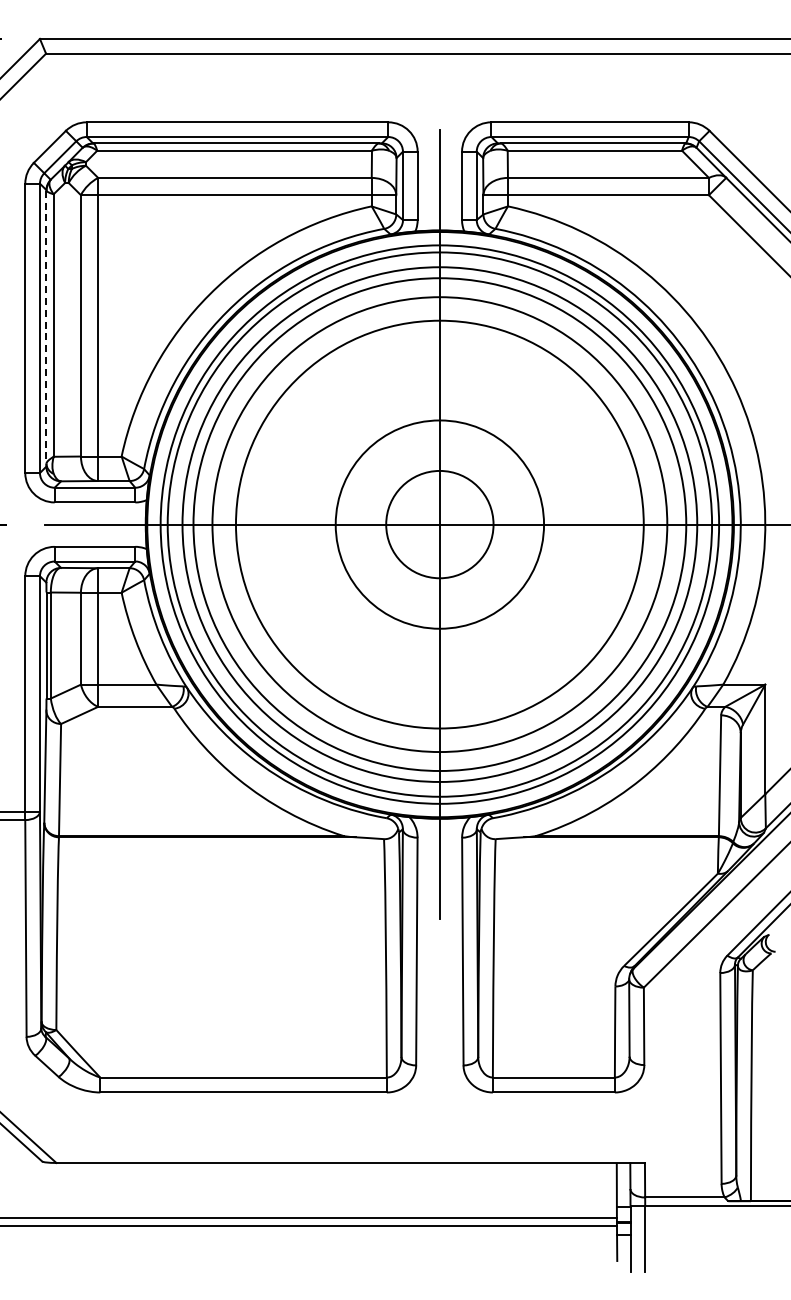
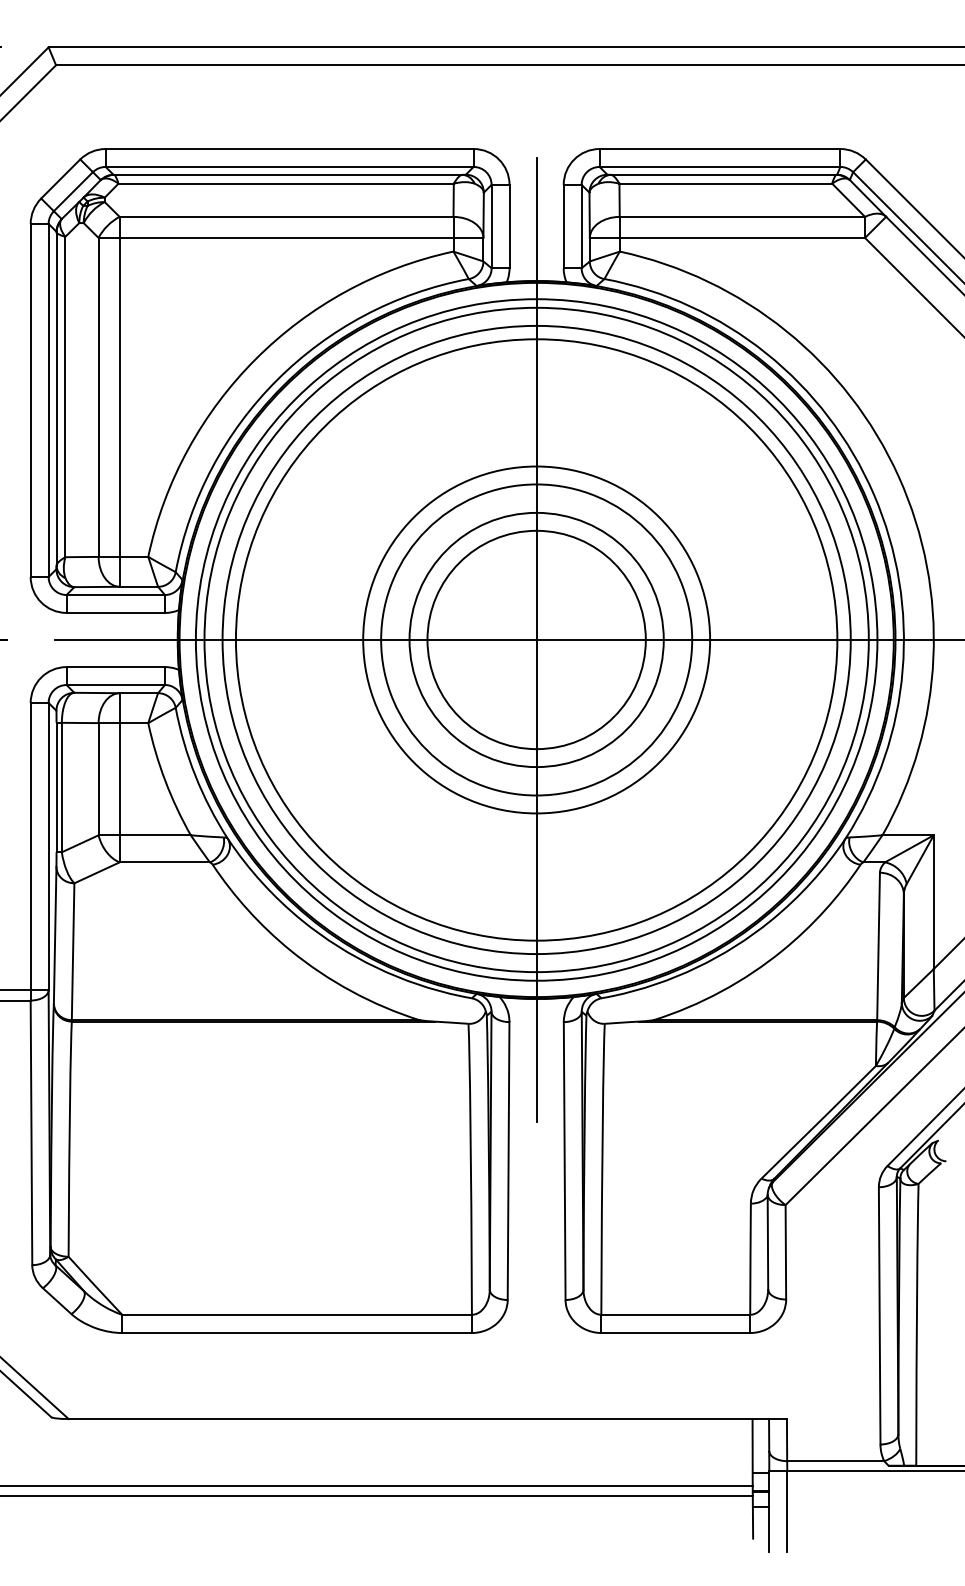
line: (46, 327) -> (56, 399), dashed -> solid
circle: (439, 524) -> (536, 639), size x0.62
circle: (439, 524) -> (536, 639), size x0.62
circle: (439, 524) -> (536, 639), size x1.67

